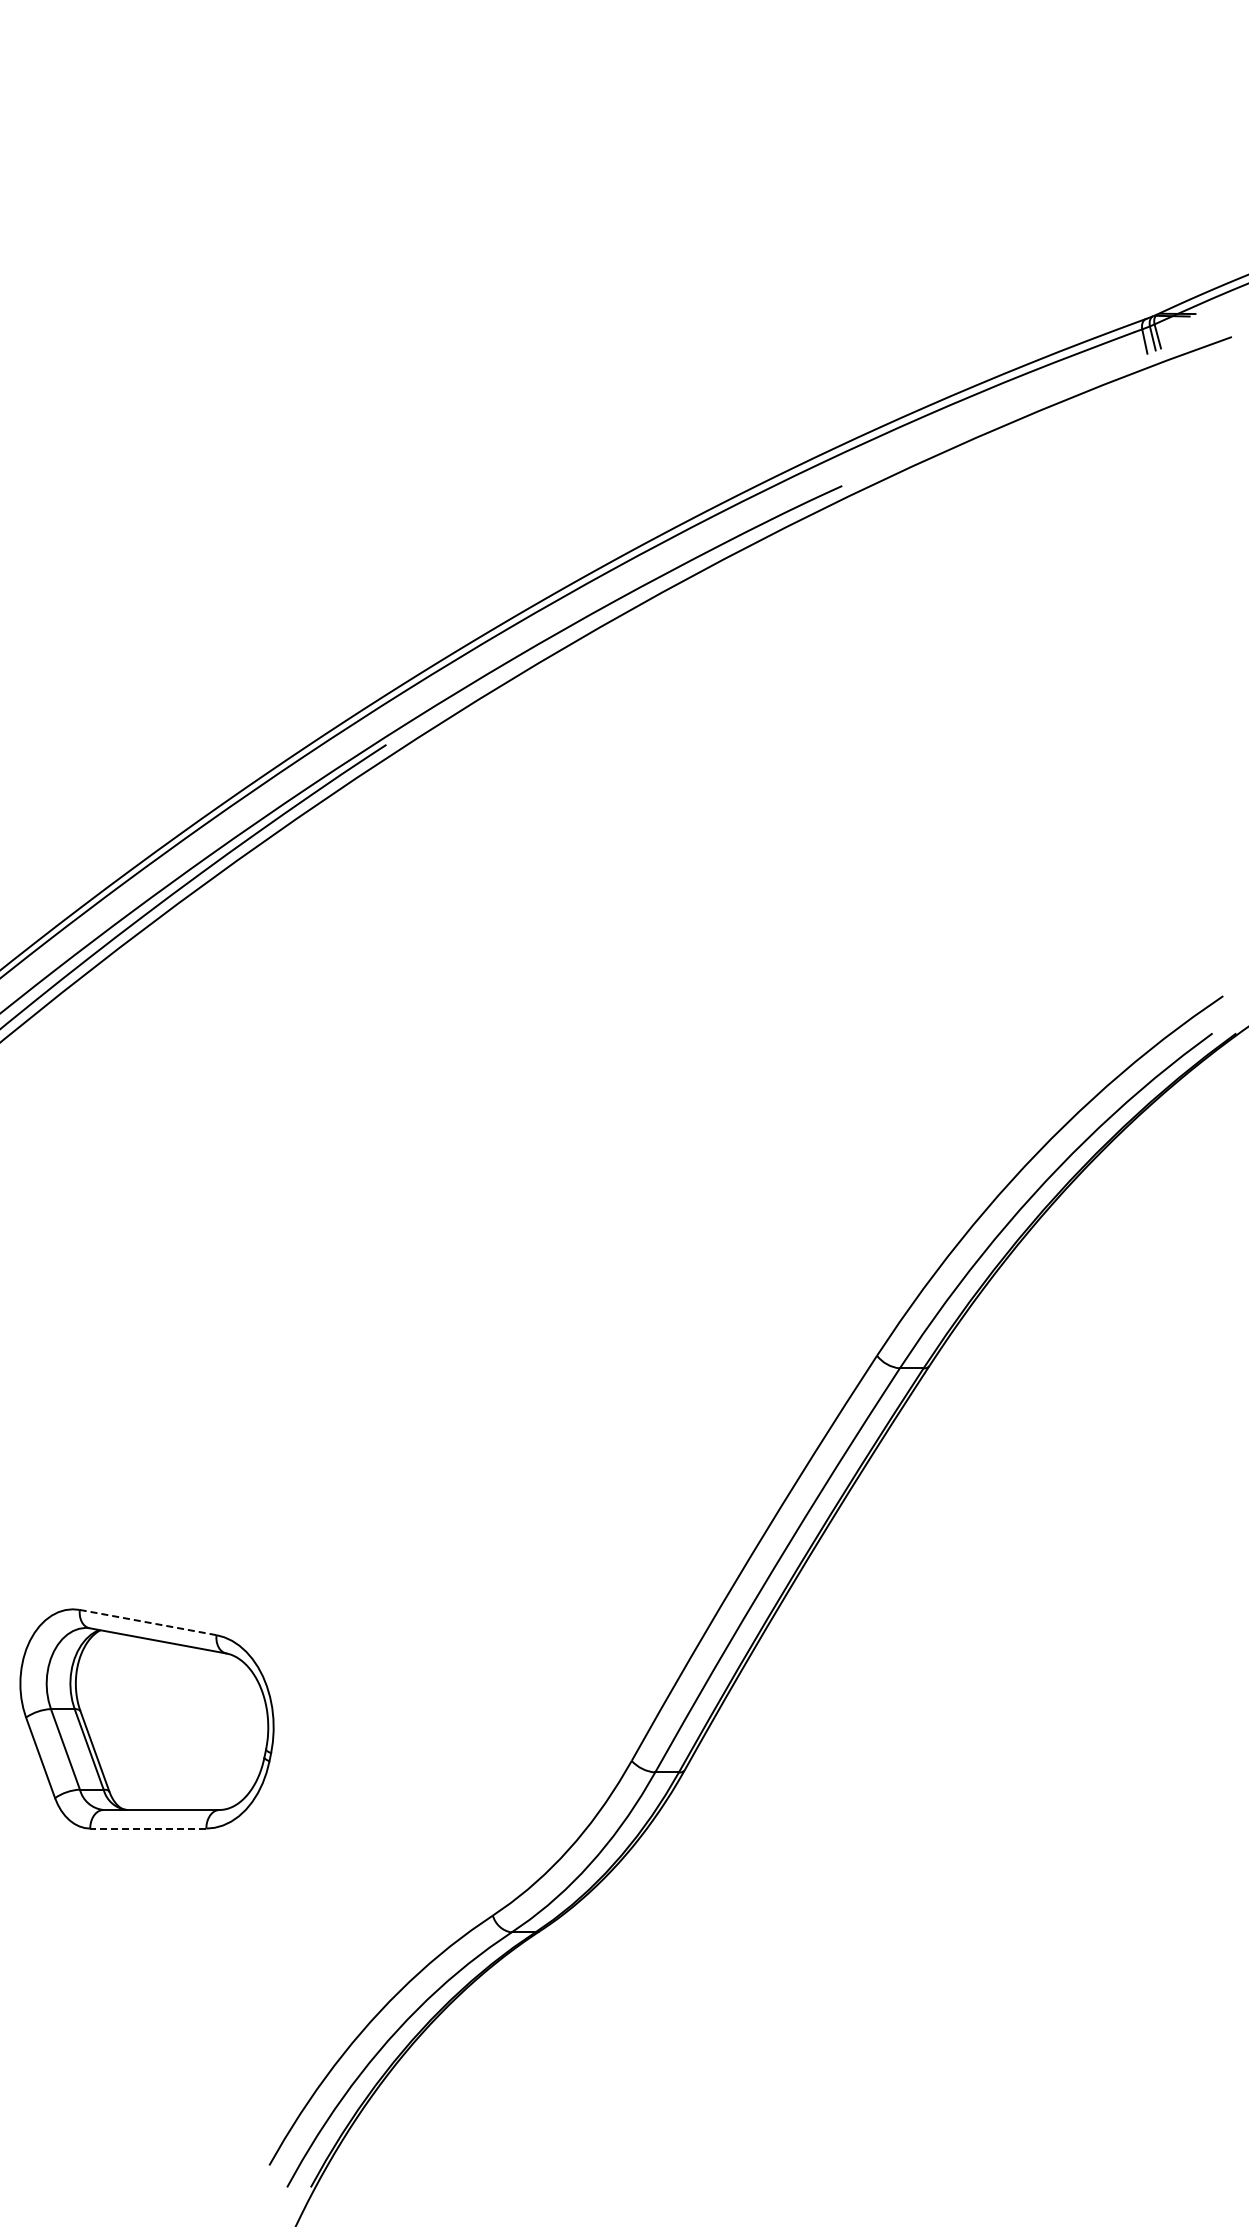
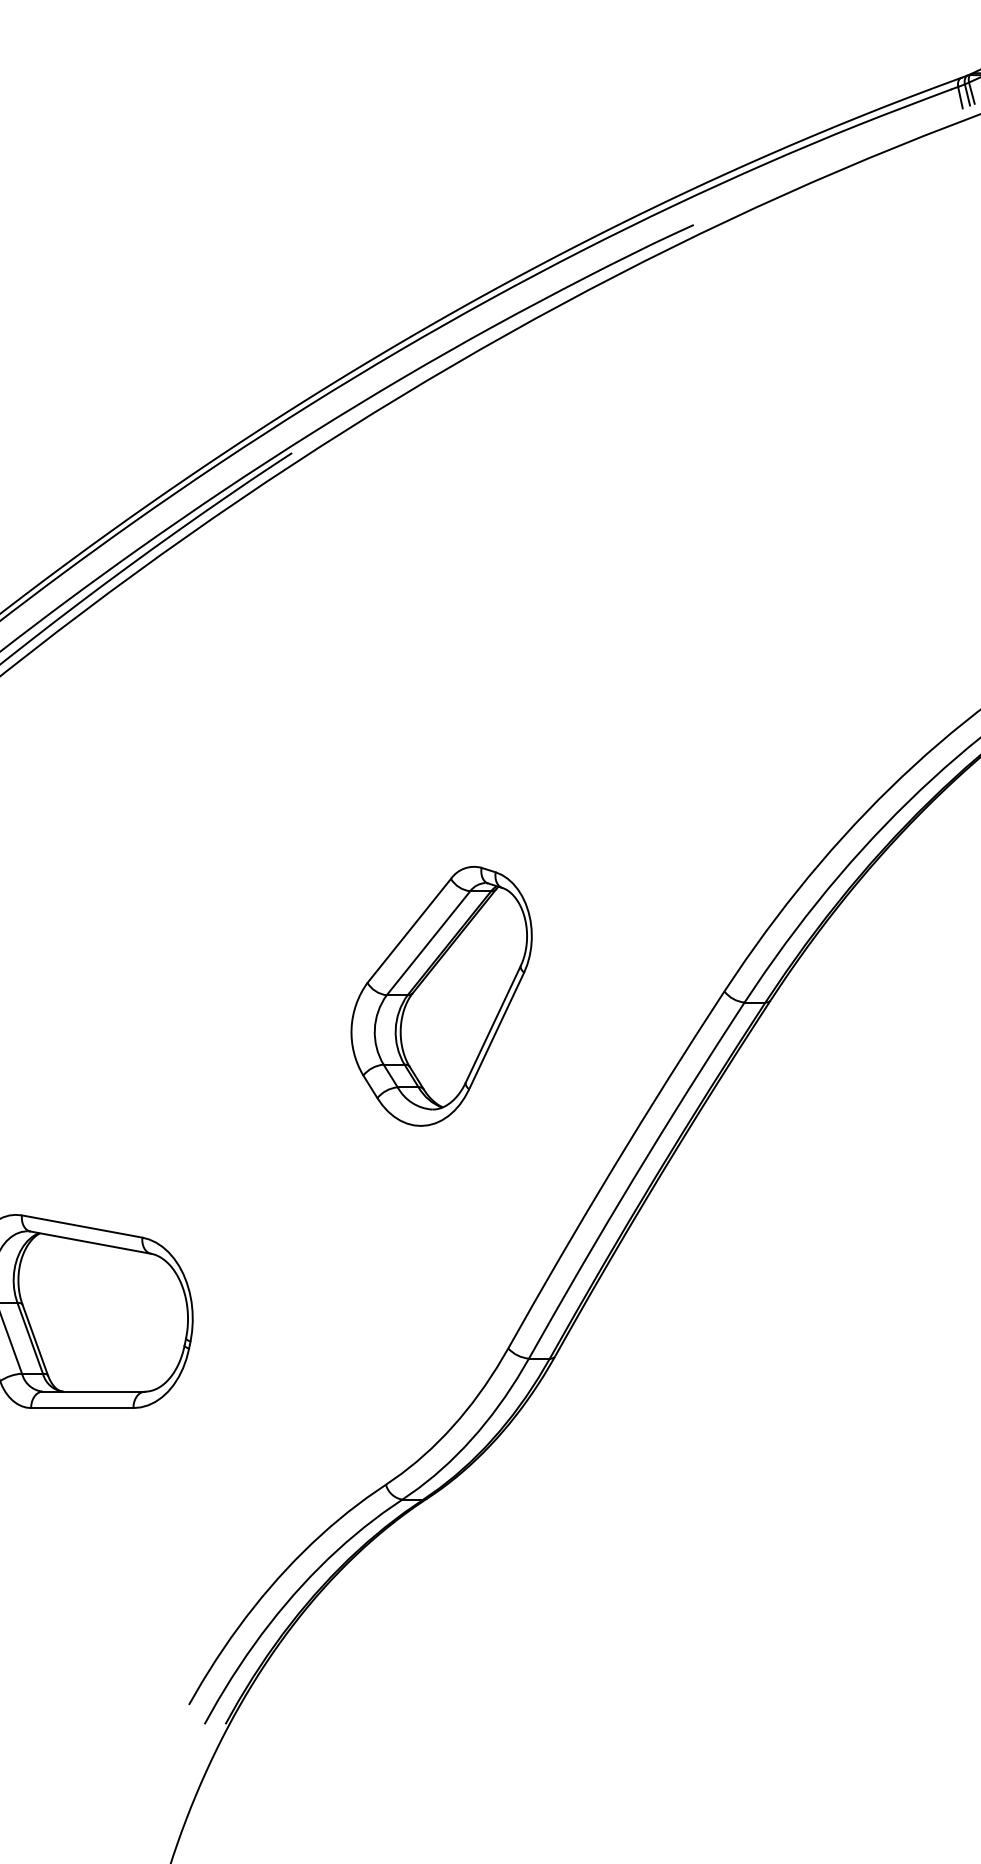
part: (555, 1361) -> (441, 996), added
line: (148, 1622) -> (82, 1226), dashed -> solid
line: (147, 1828) -> (81, 1407), dashed -> solid

